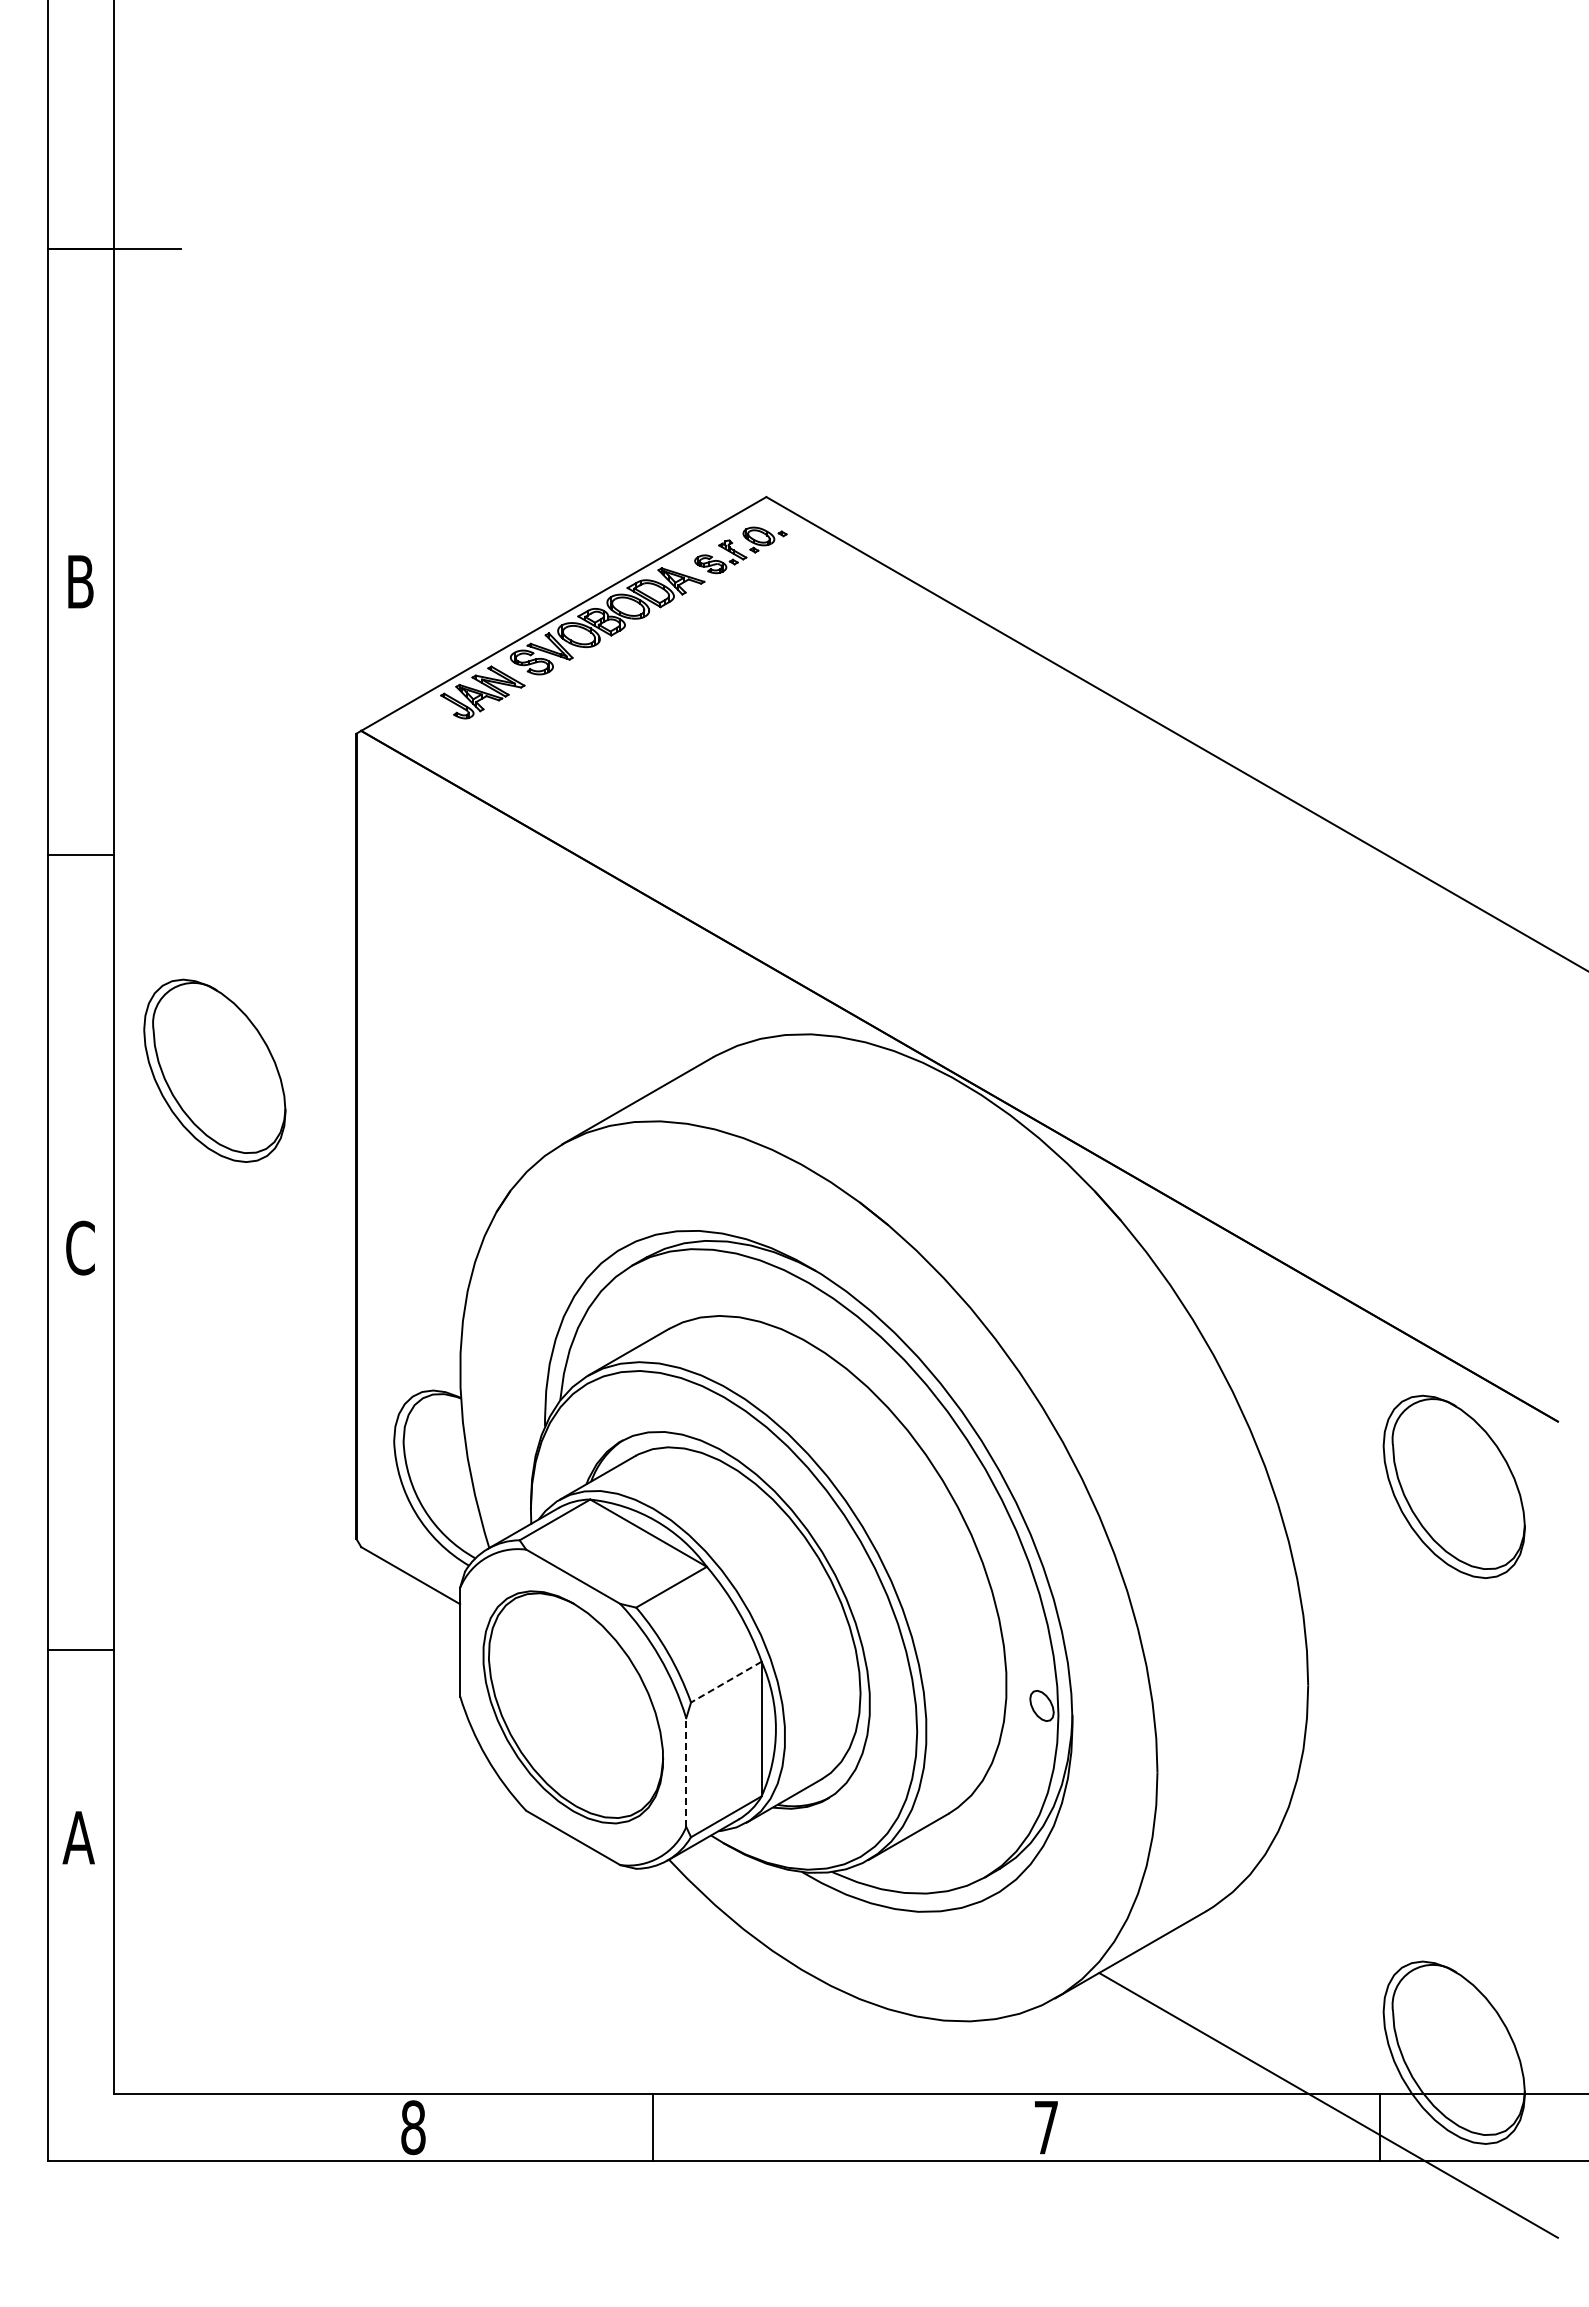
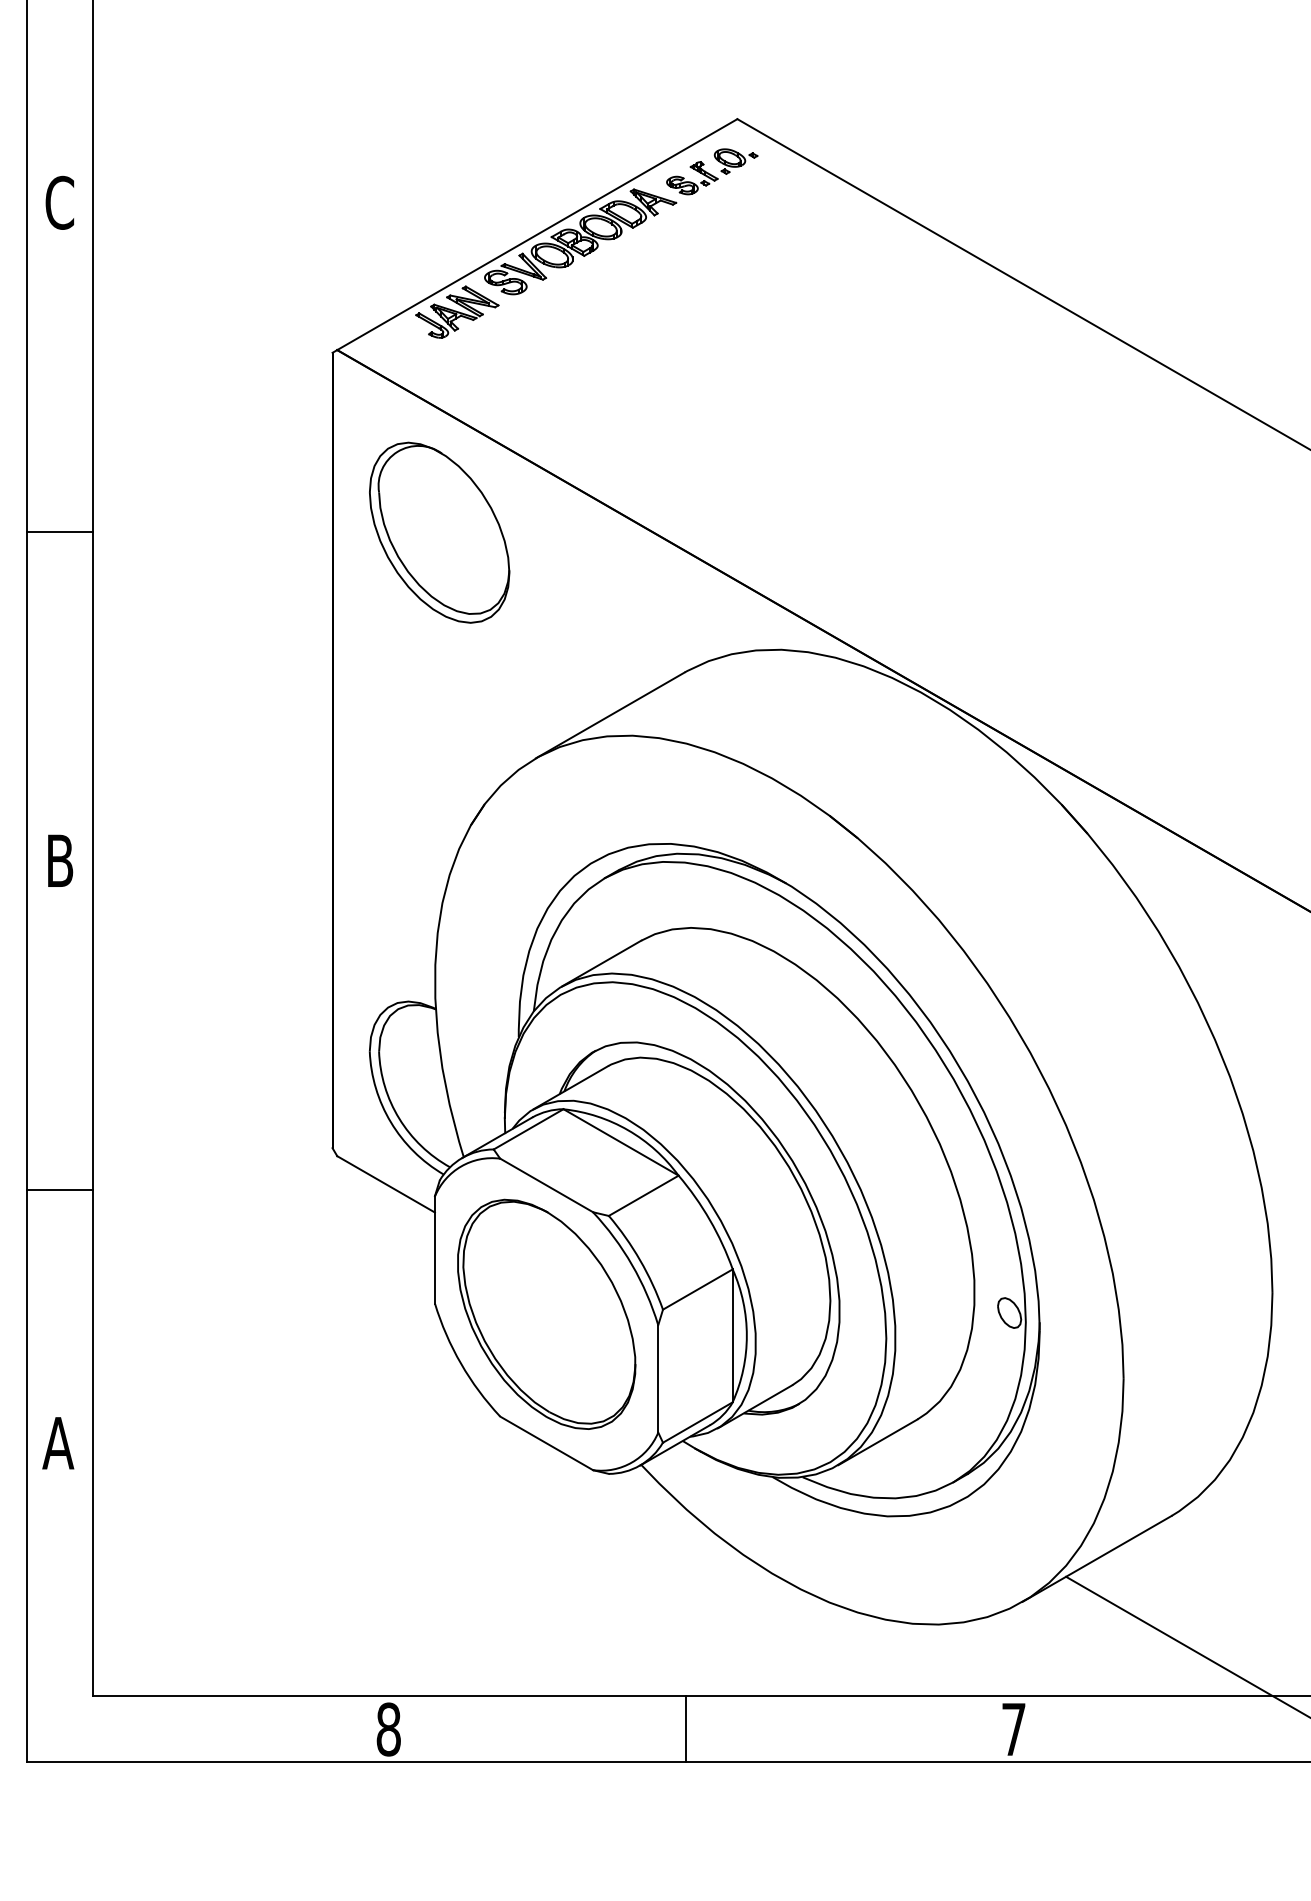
text: (80, 581) -> (60, 202), B -> C
line: (80, 854) -> (60, 531), moved
part: (214, 1070) -> (439, 532), moved
text: (80, 1247) -> (60, 860), C -> B
line: (80, 1650) -> (60, 1190), moved
line: (726, 1682) -> (698, 1289), dashed -> solid
line: (686, 1772) -> (658, 1378), dashed -> solid
line: (652, 2127) -> (685, 1729), moved

